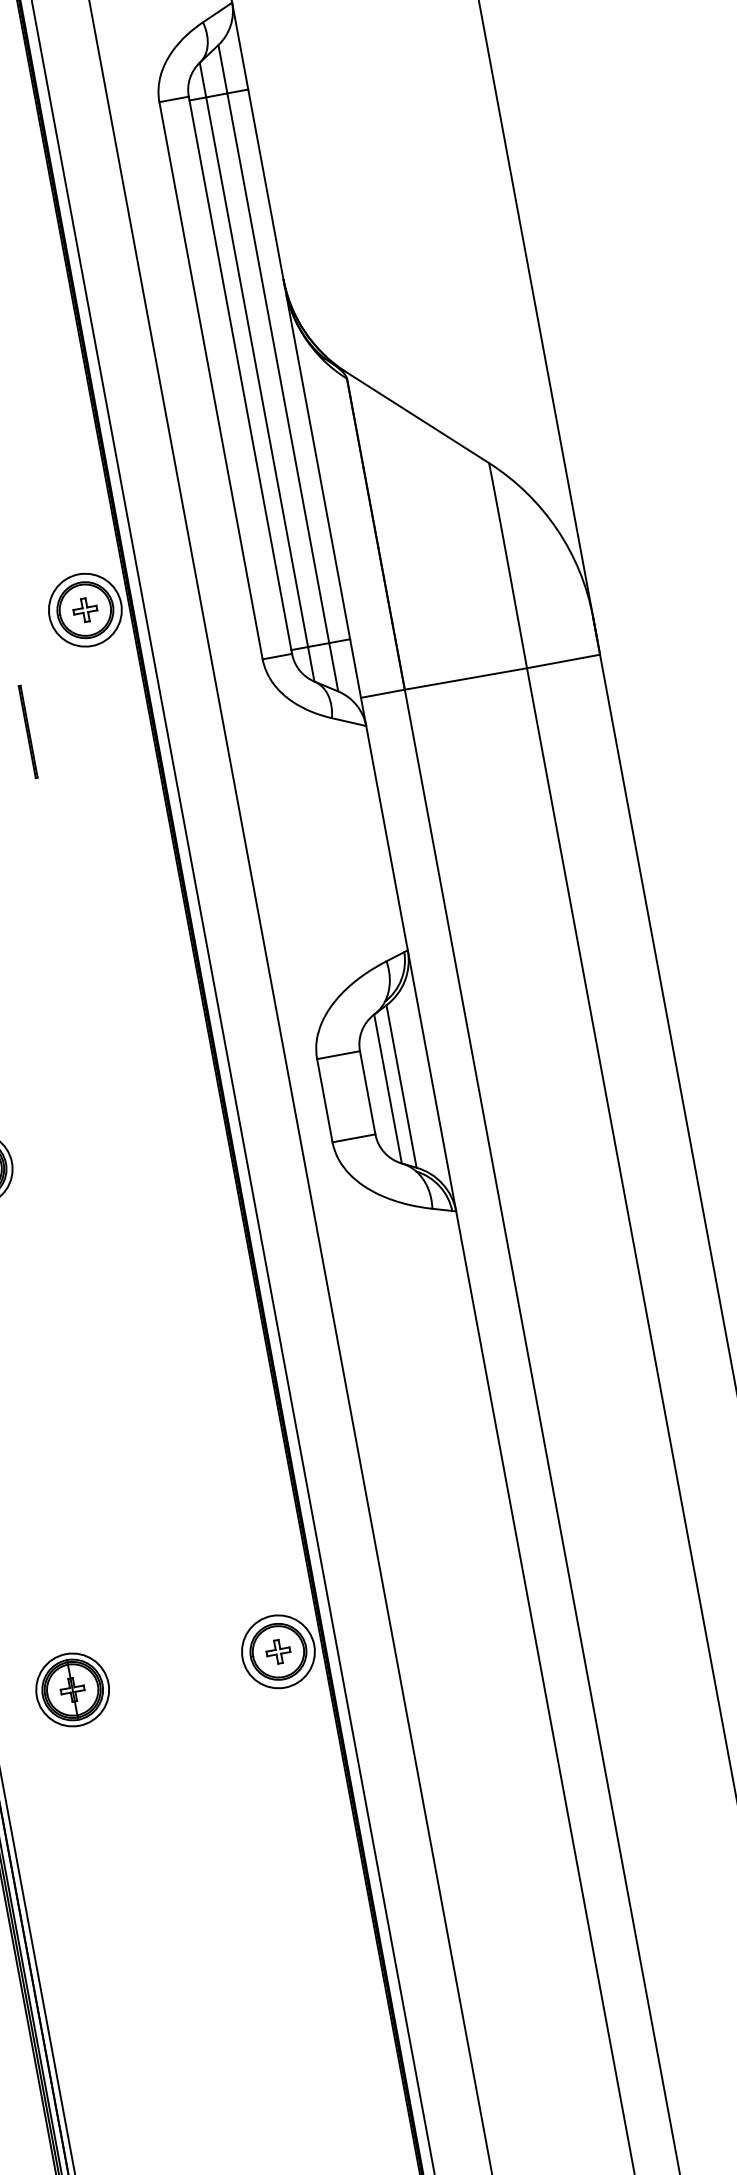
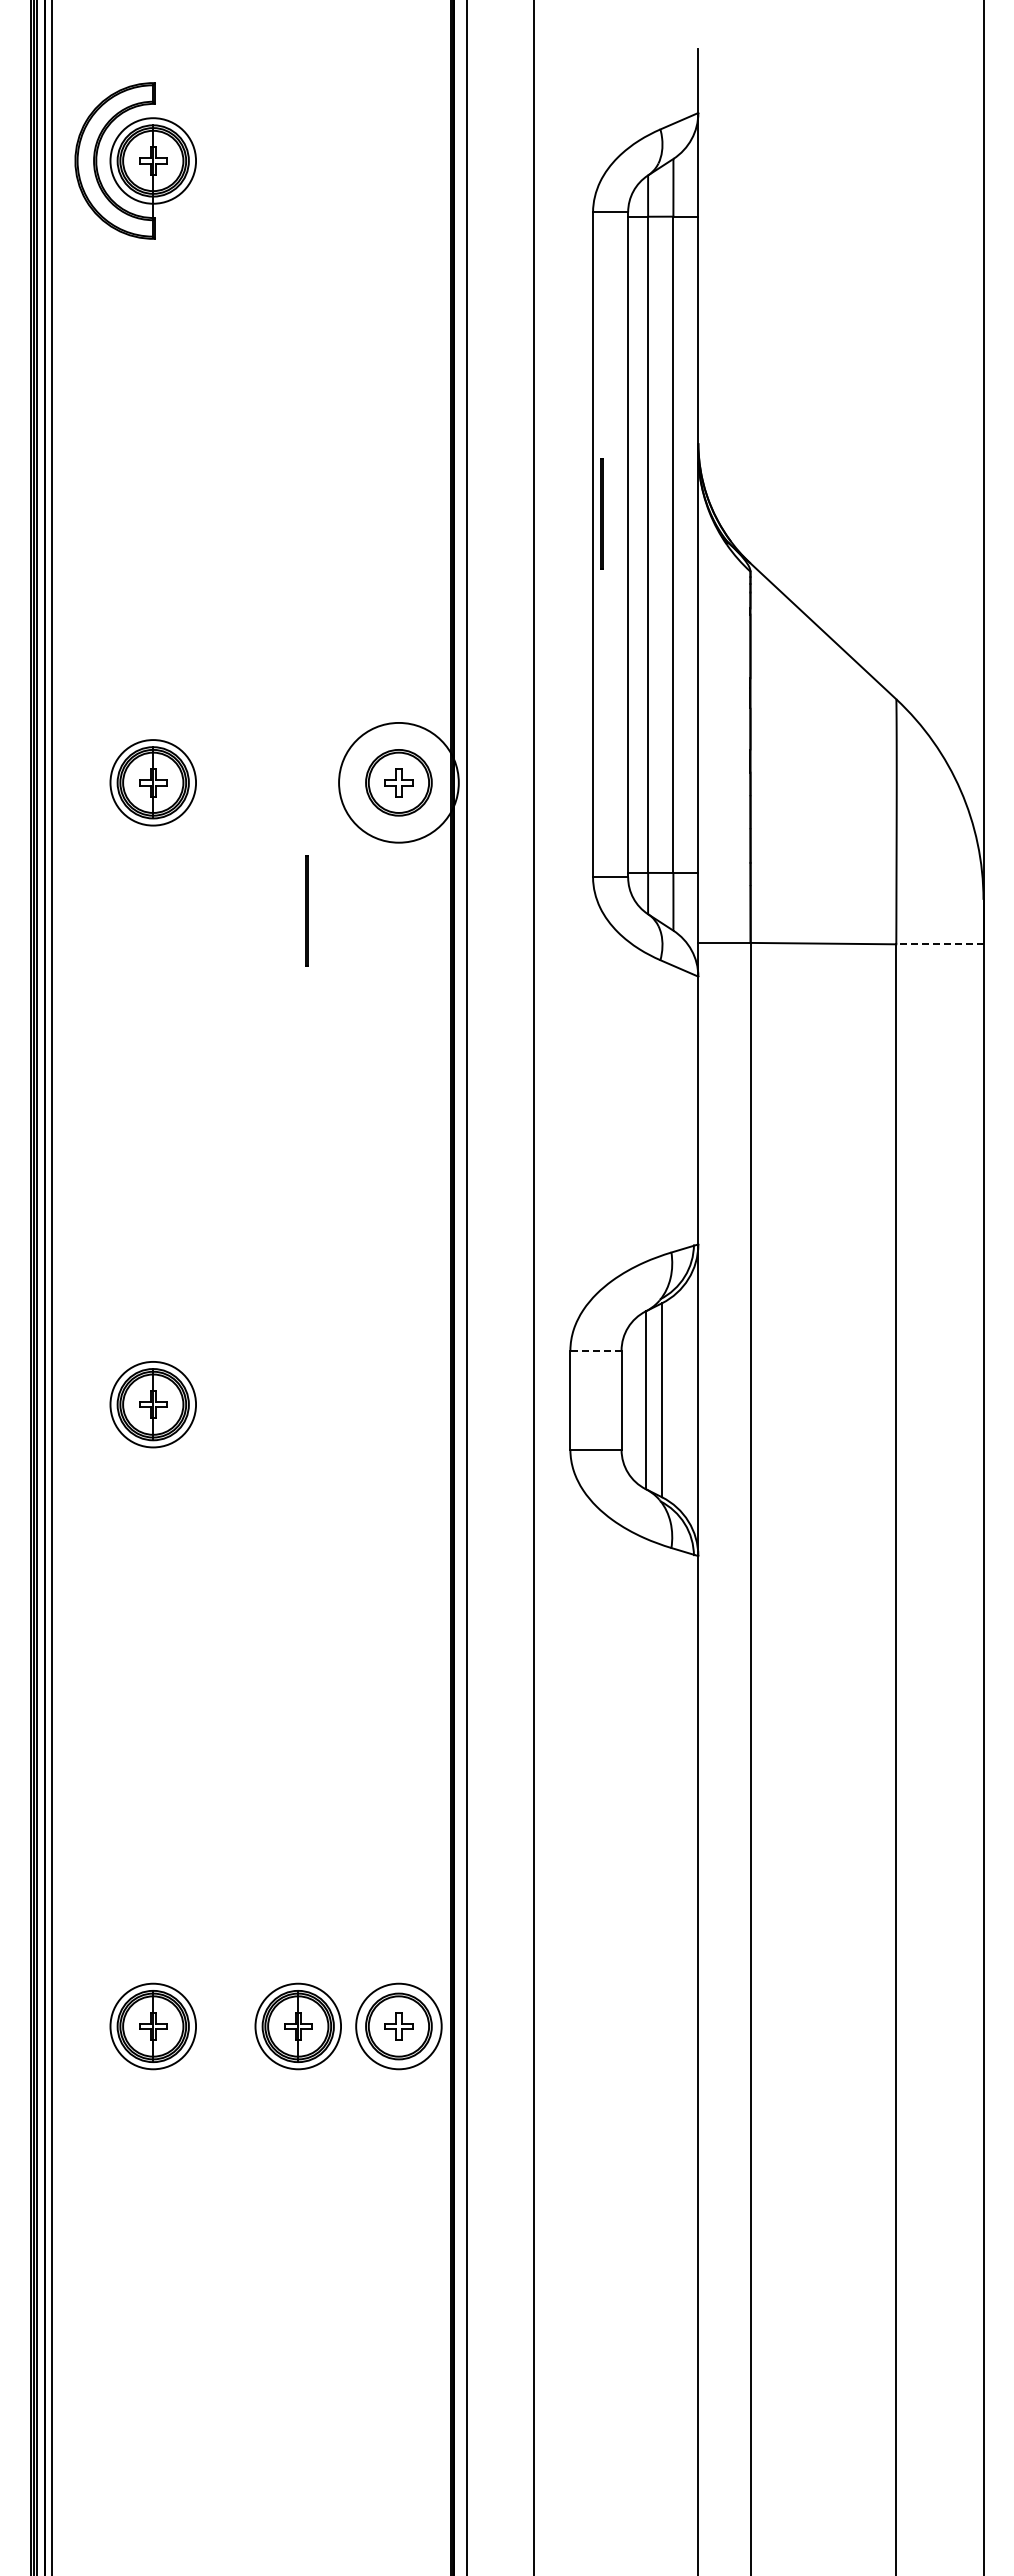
line: (213, 353) -> (601, 513), added
circle: (84, 610) -> (398, 782), size x1.4
line: (563, 661) -> (939, 944), solid -> dashed
line: (338, 1055) -> (595, 1350), solid -> dashed
part: (193, 1667) -> (297, 2026), added

